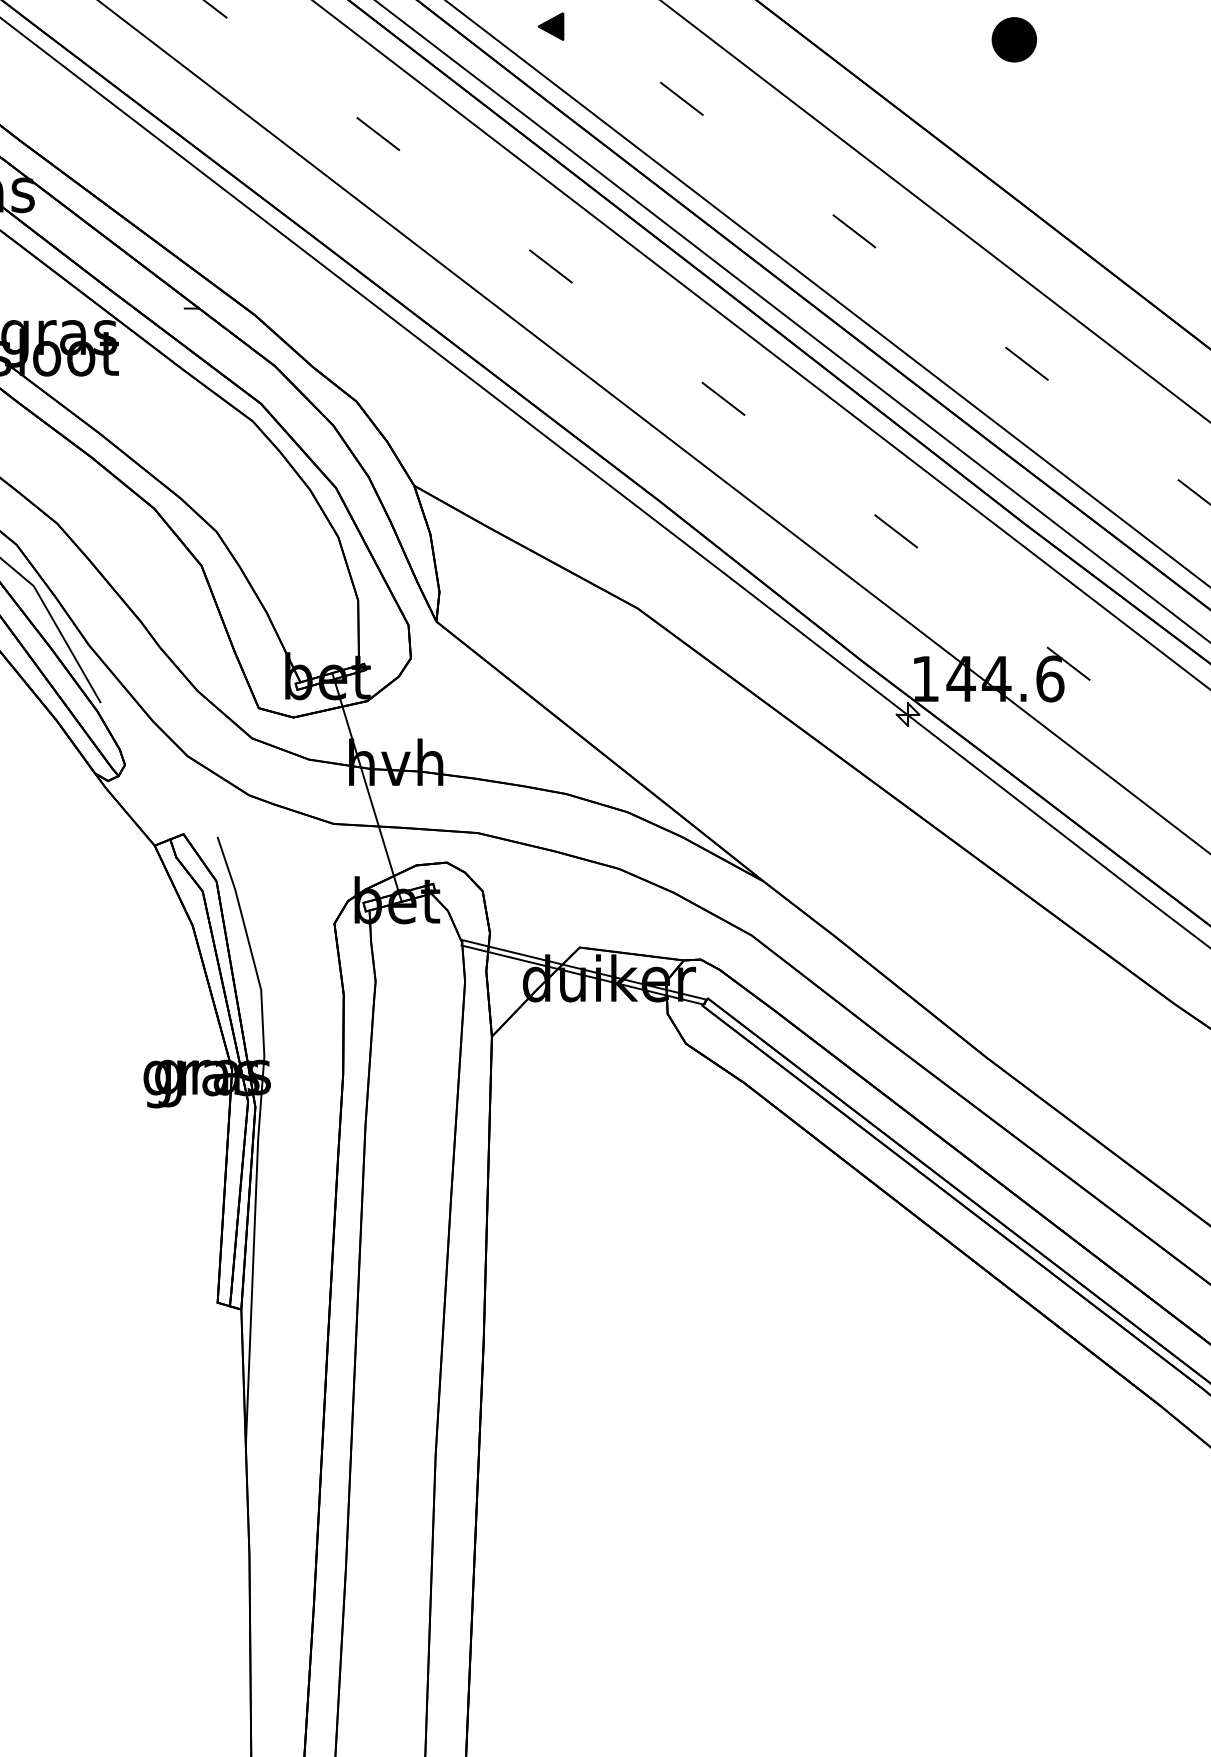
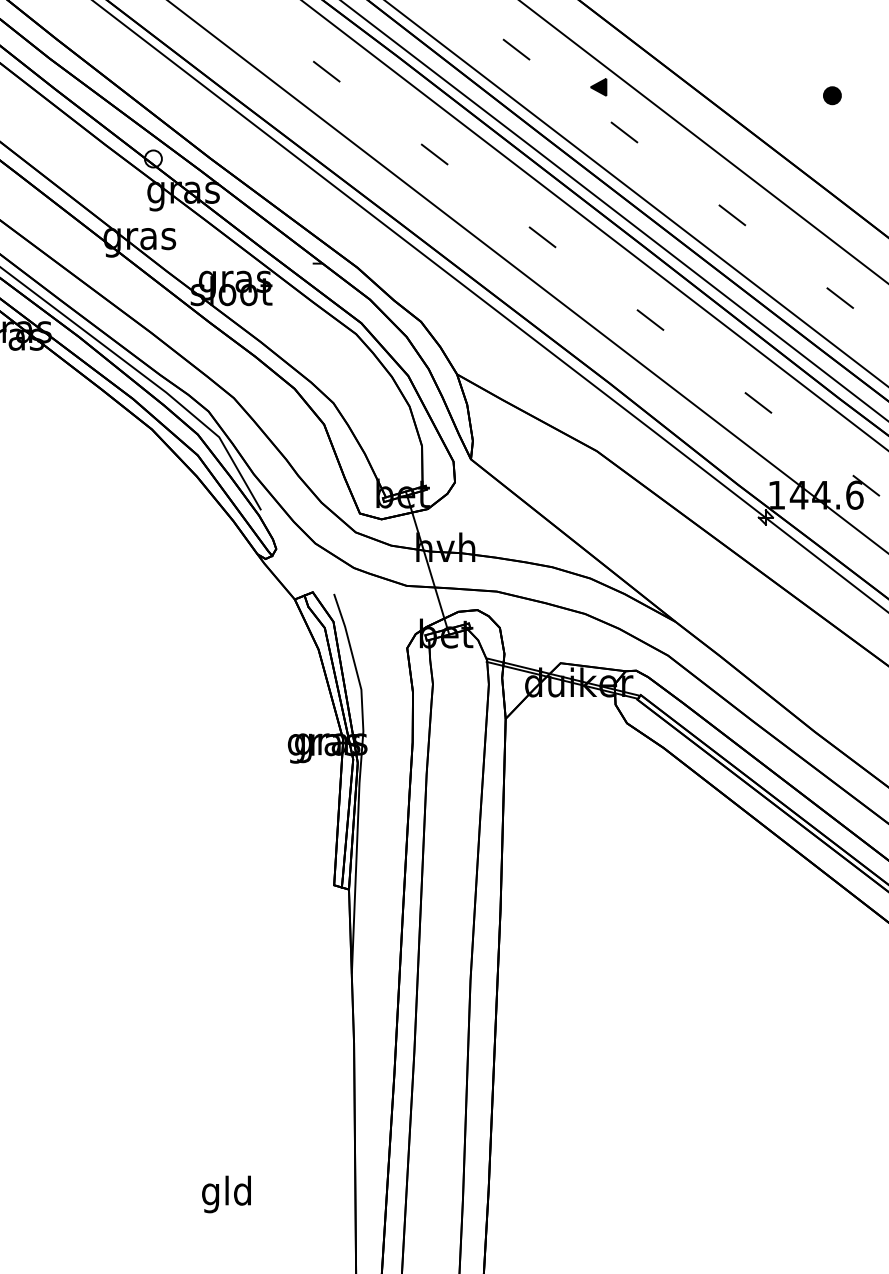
part: (550, 26) -> (598, 87), moved
part: (1014, 39) -> (832, 95), size x0.62

